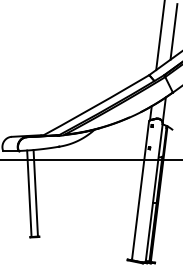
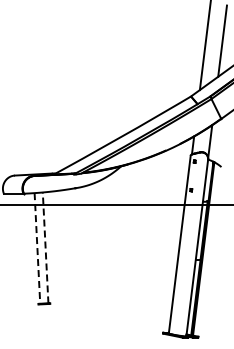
line: (35, 192) -> (45, 247), solid -> dashed
line: (29, 193) -> (37, 248), solid -> dashed

